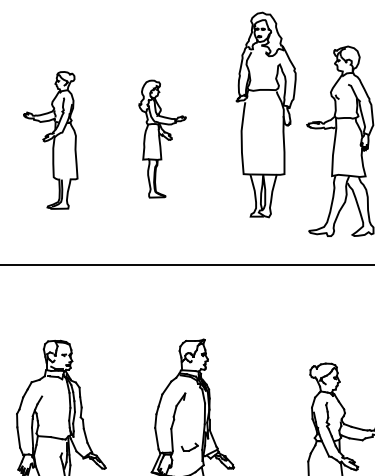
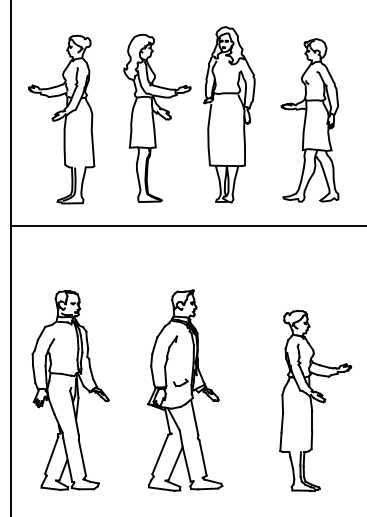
part: (266, 114) -> (229, 114), moved
part: (162, 139) -> (157, 118), size x1.67
part: (50, 140) -> (61, 119), size x1.43

